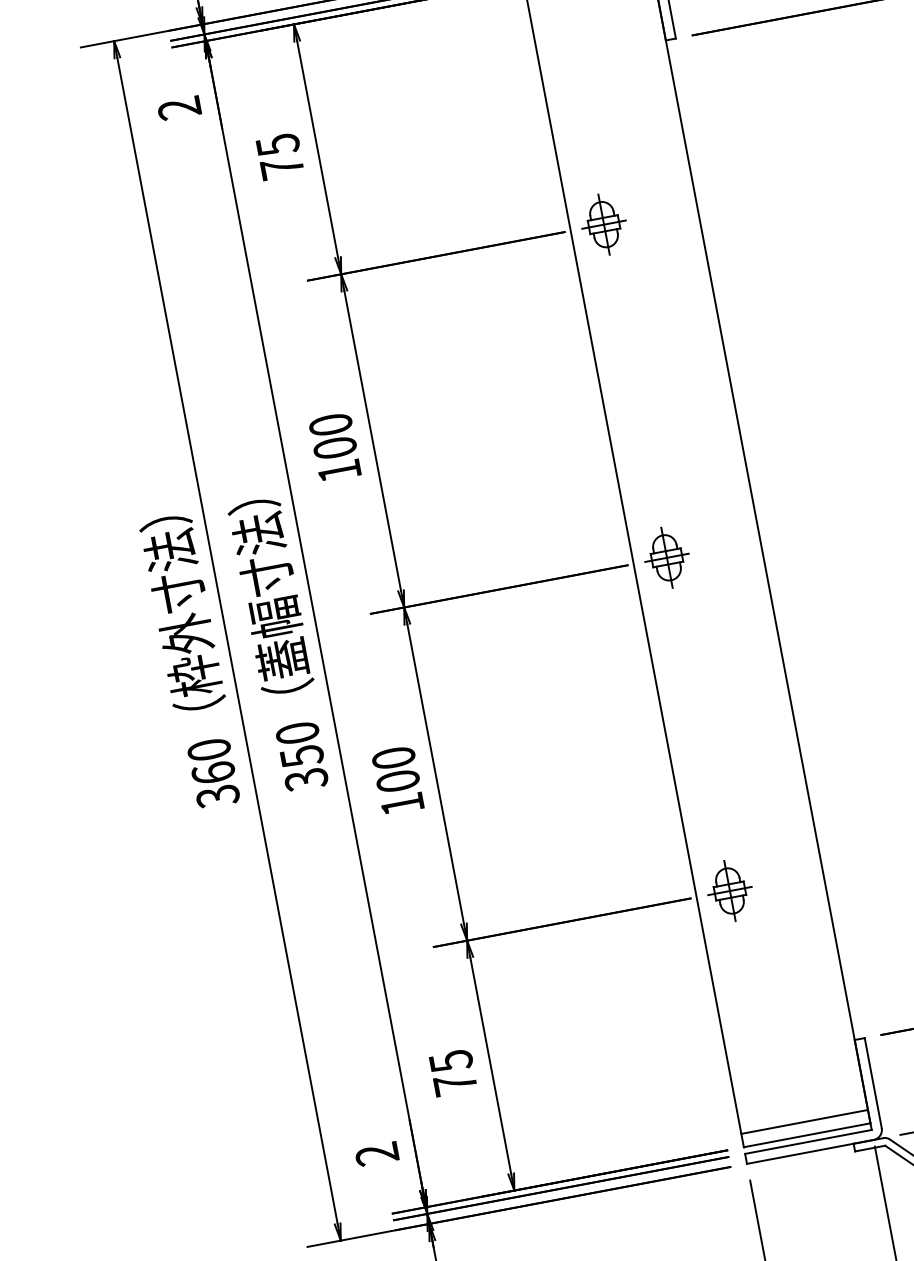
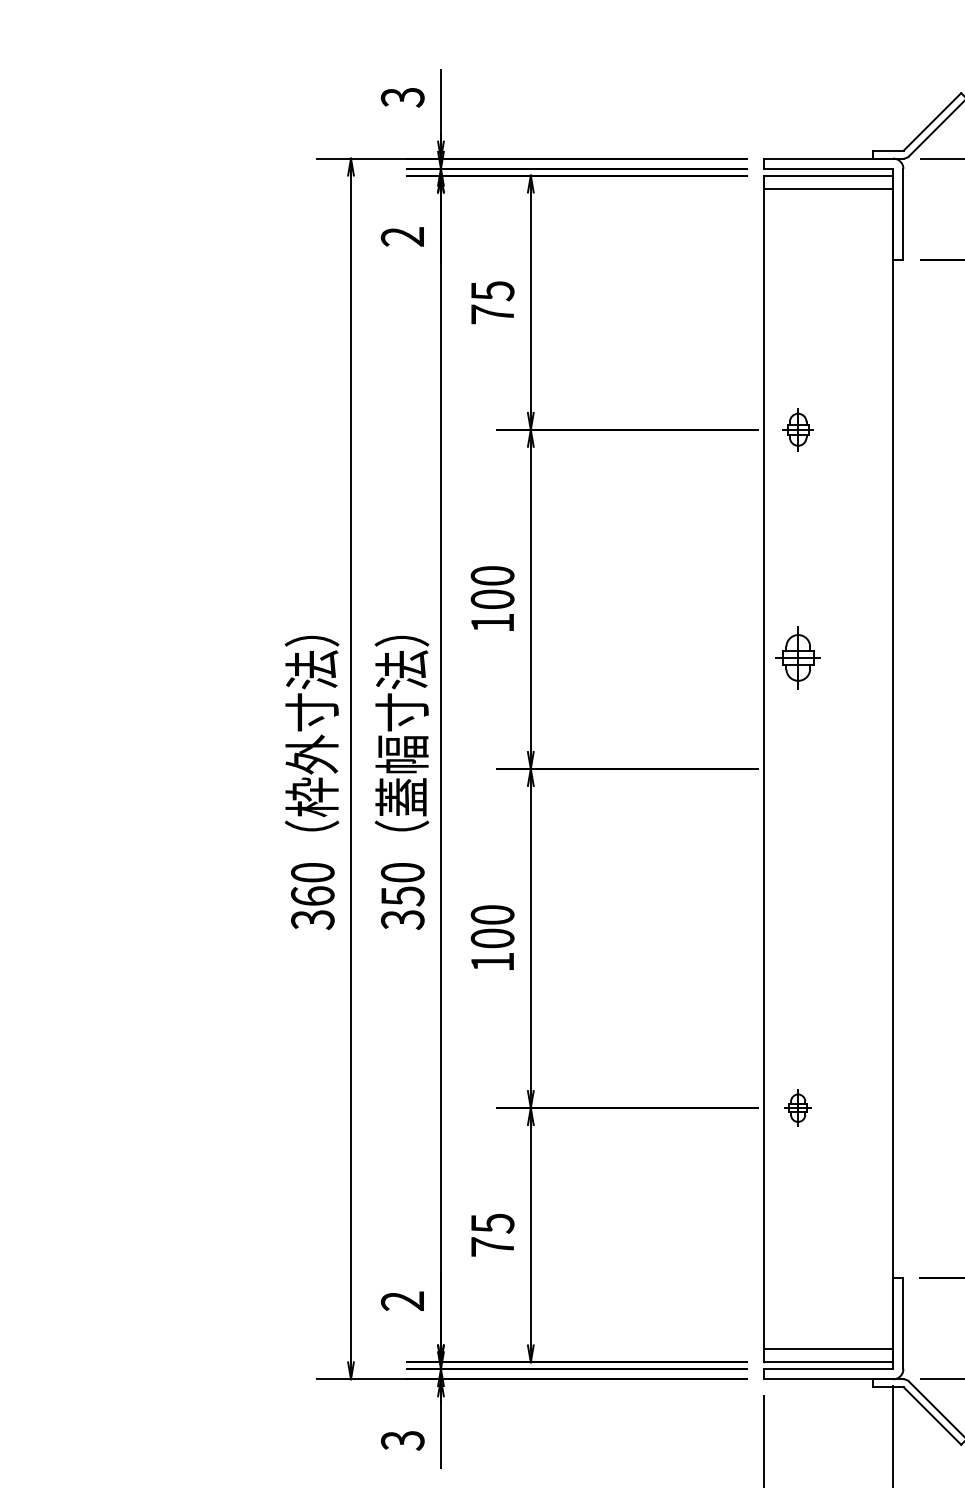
part: (603, 224) -> (797, 429), size x0.7
part: (666, 557) -> (797, 657), moved
part: (729, 891) -> (797, 1108), size x0.6

